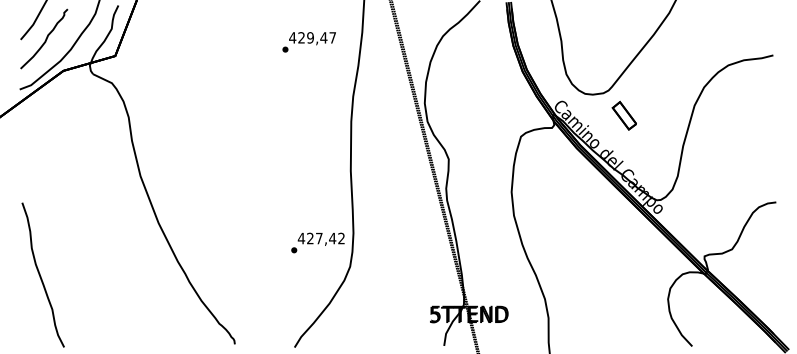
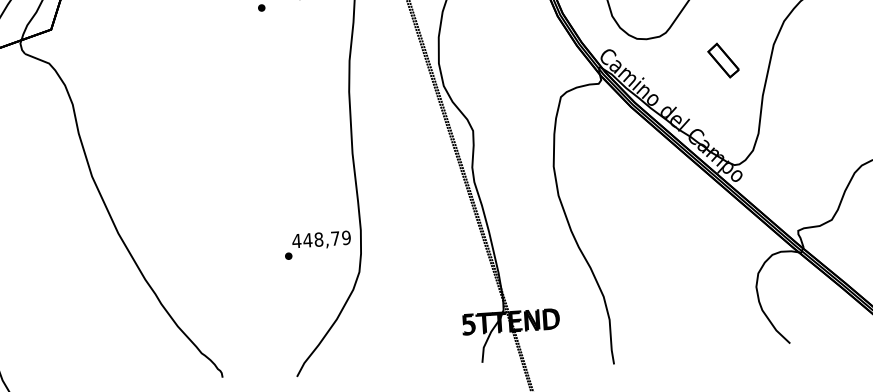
part: (623, 115) -> (722, 60), moved
text: (325, 238) -> (326, 239), 427,42 -> 448,79

